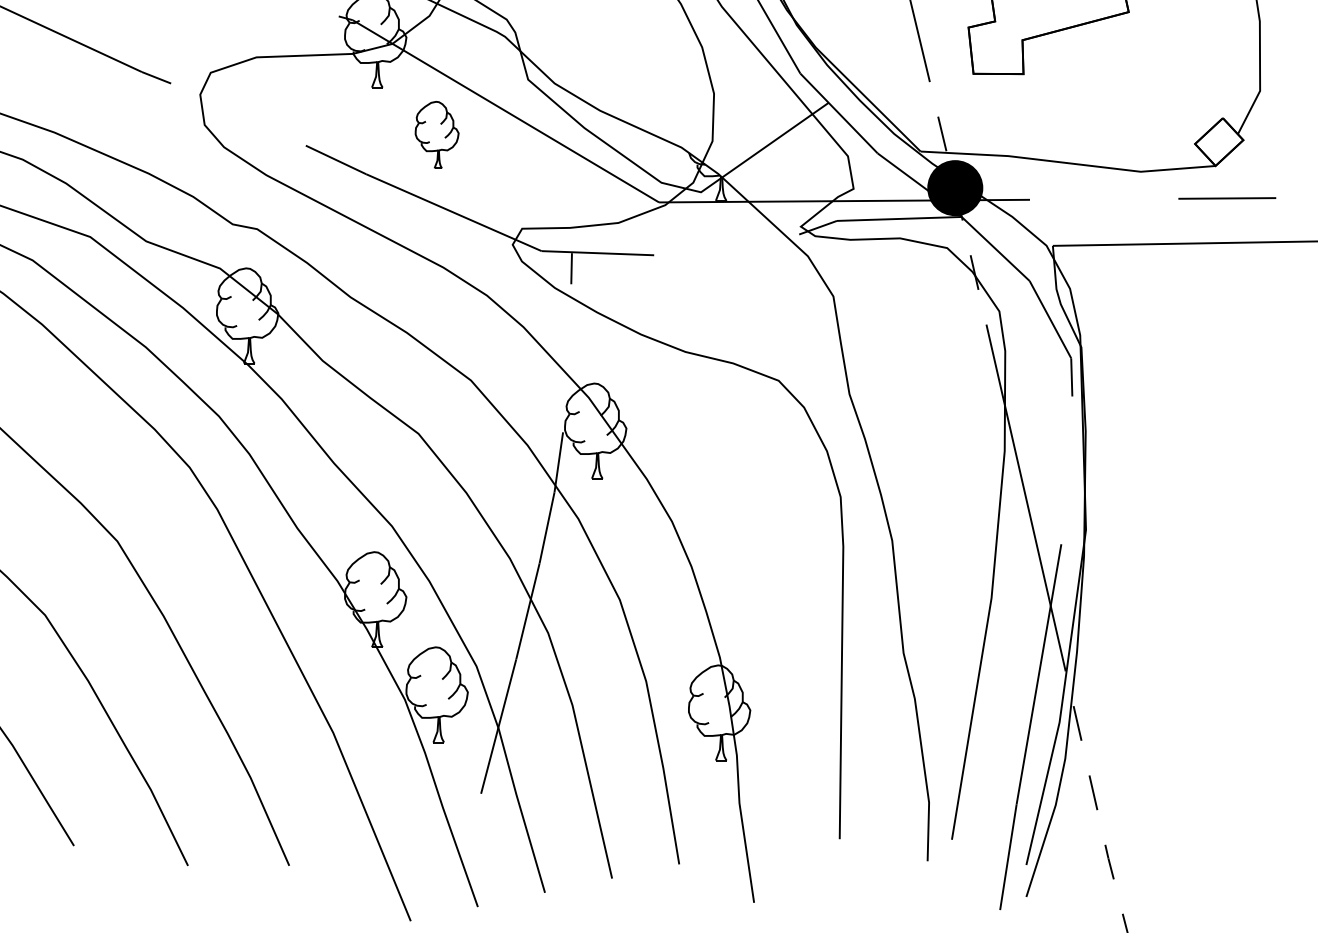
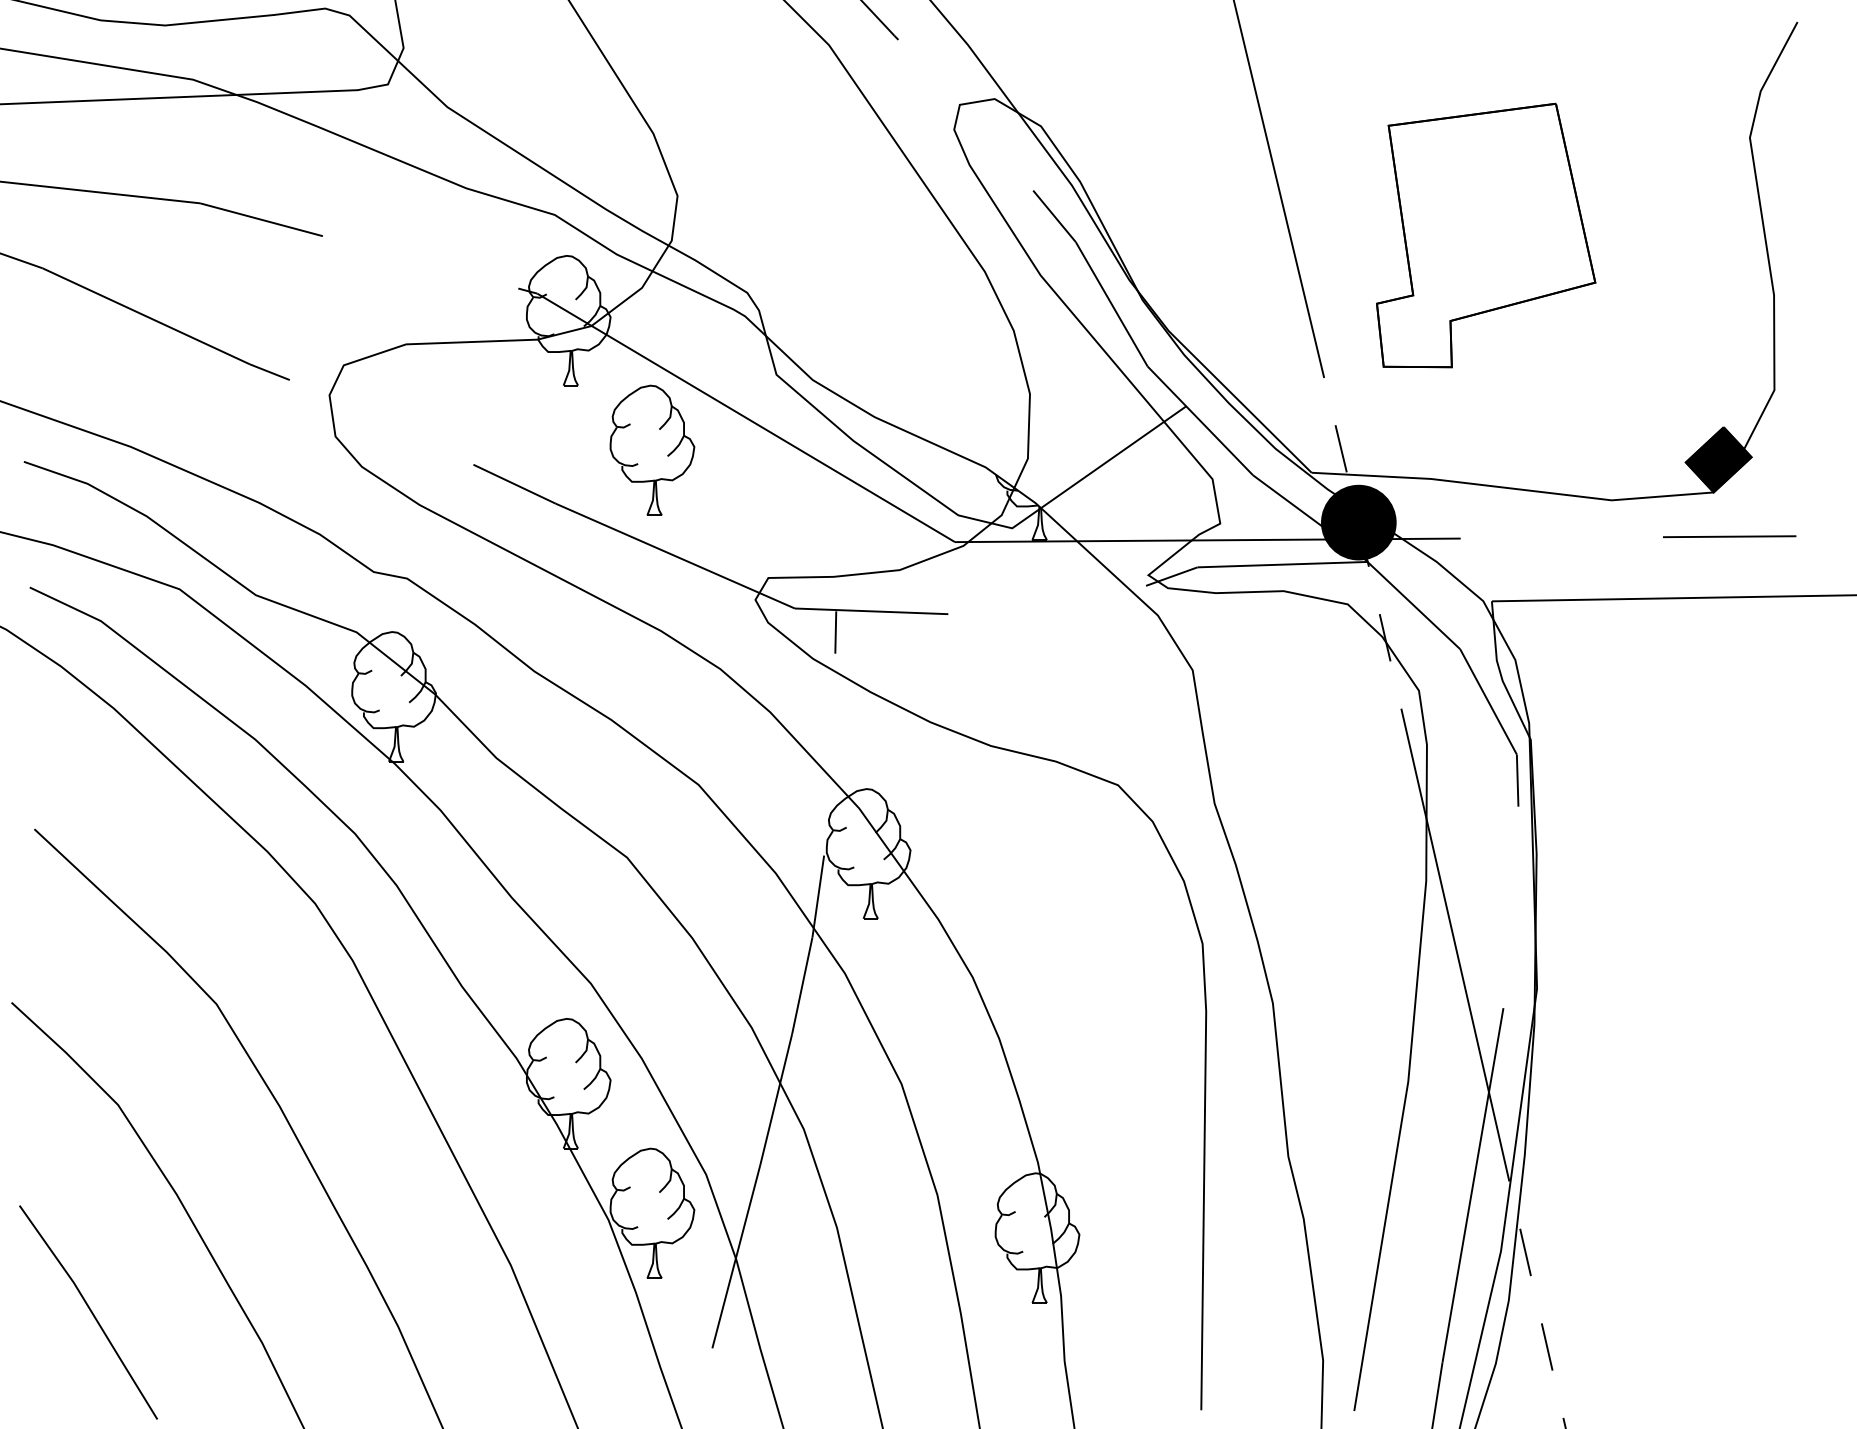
part: (437, 134) -> (652, 449), size x1.43
fill: (1219, 141) -> (1718, 459), added

